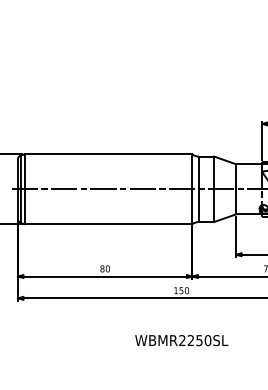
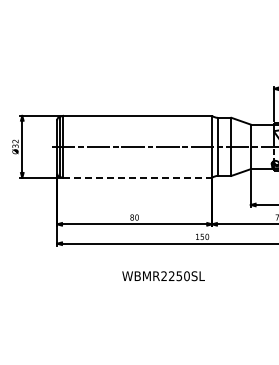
line: (108, 223) -> (137, 177), solid -> dashed
text: (181, 340) -> (163, 276), moved

